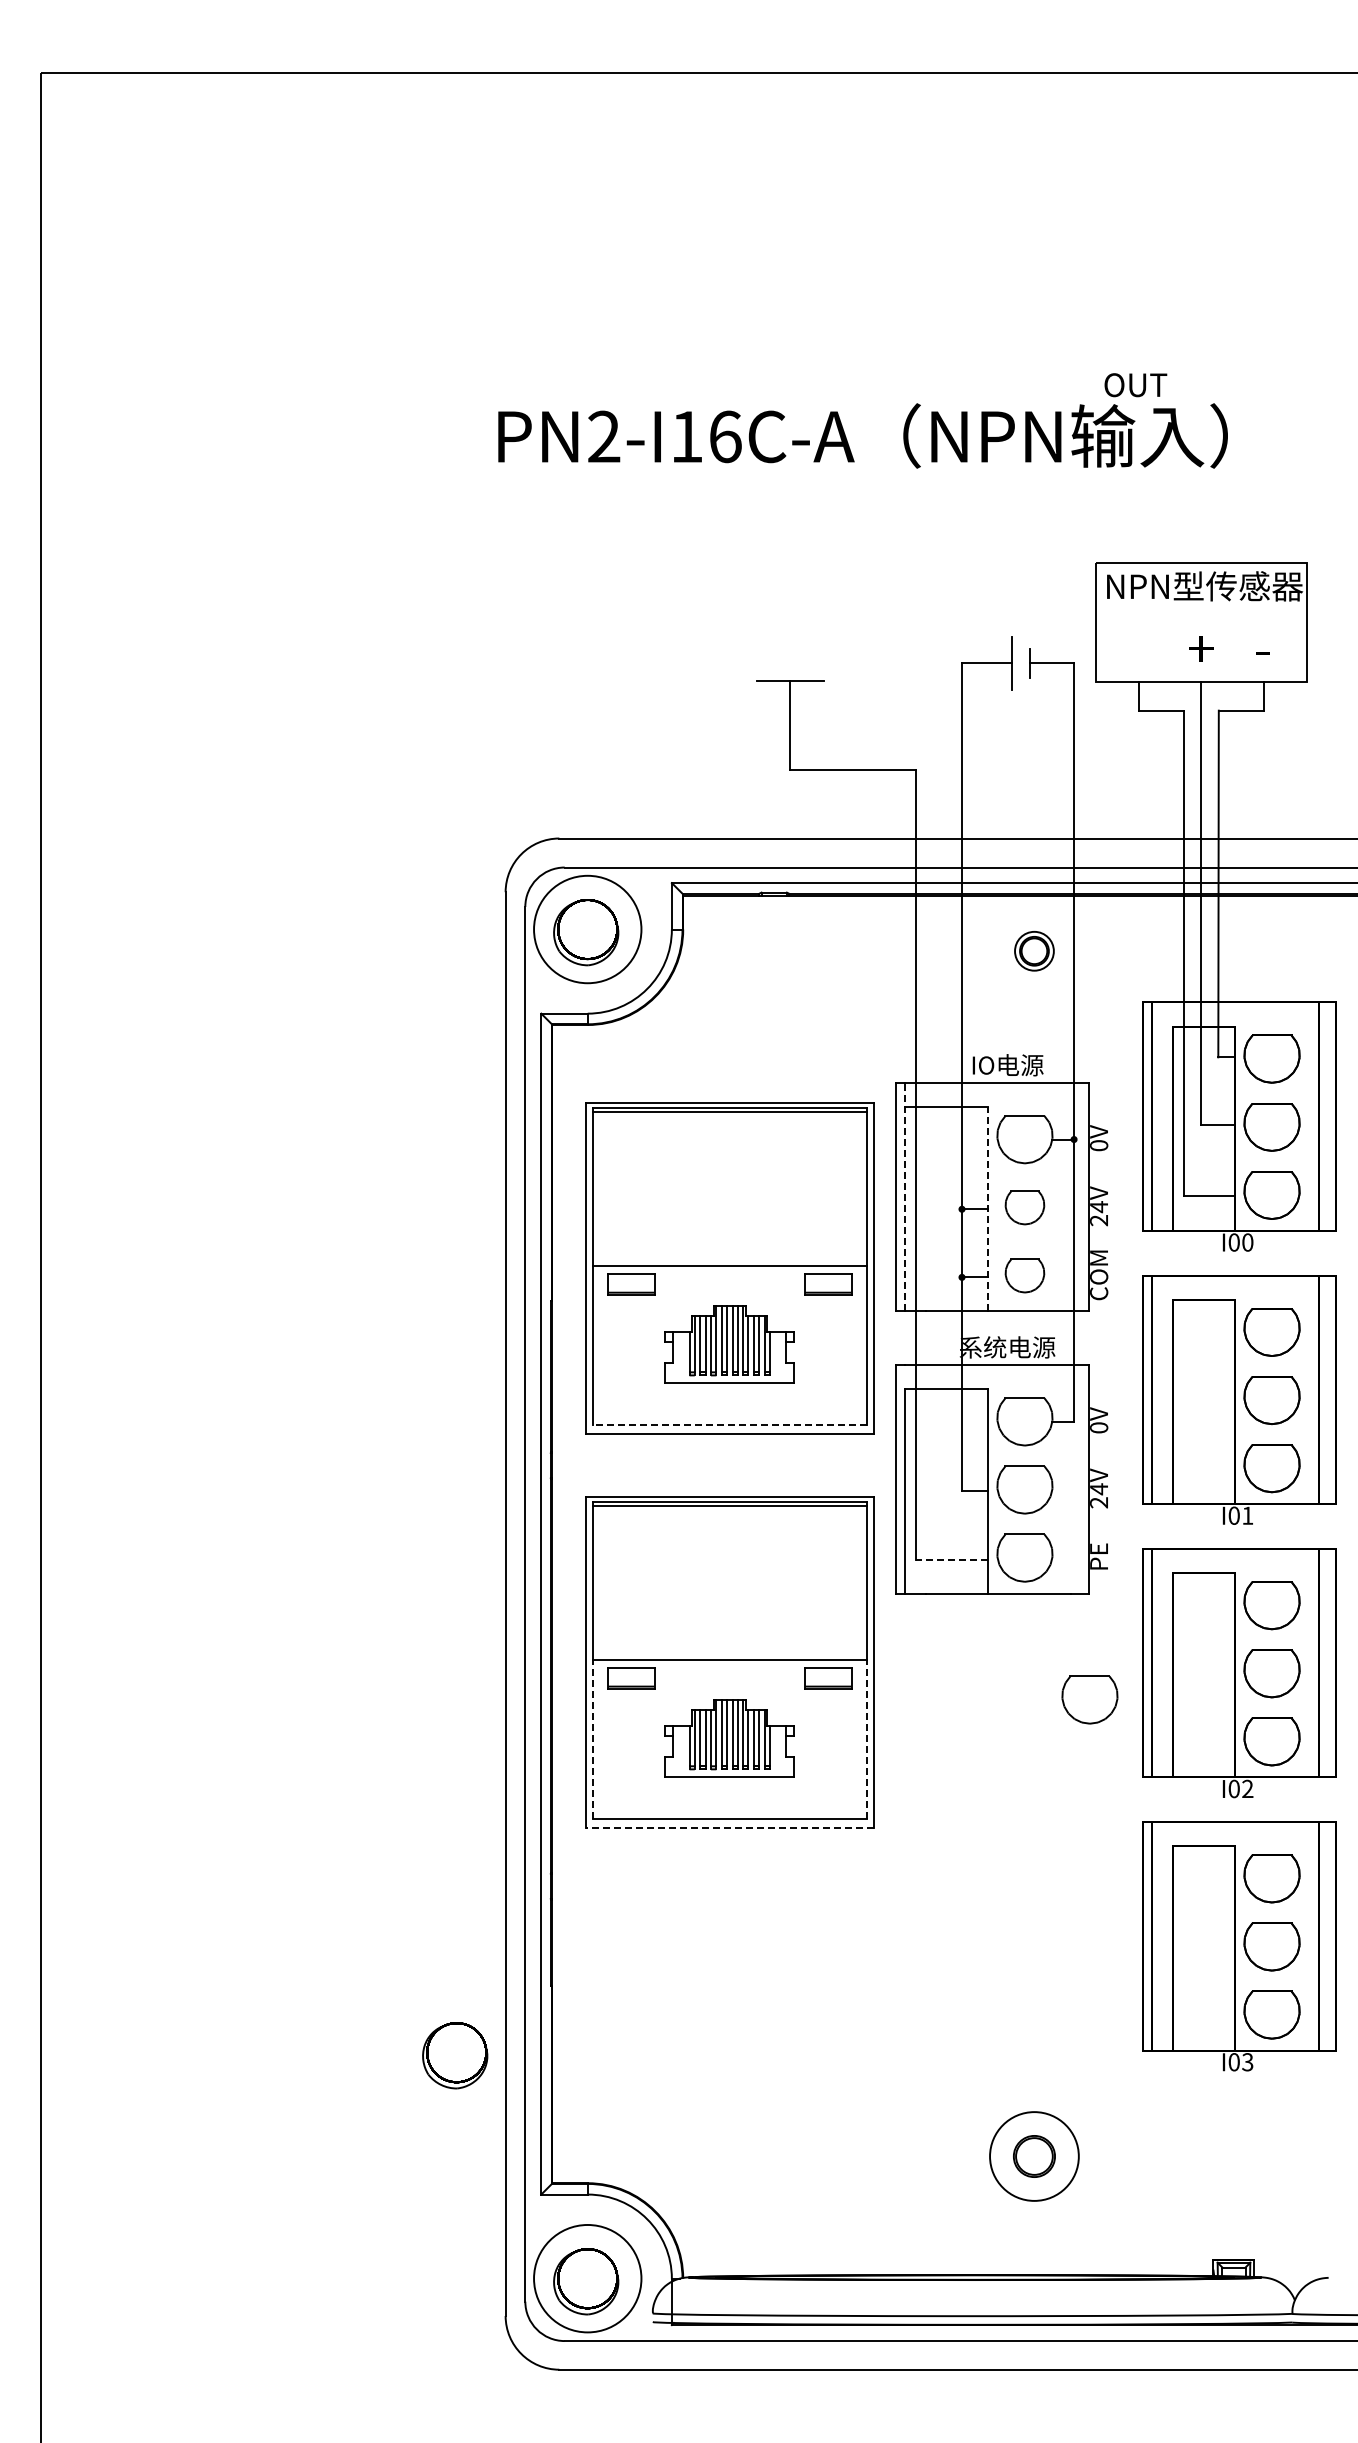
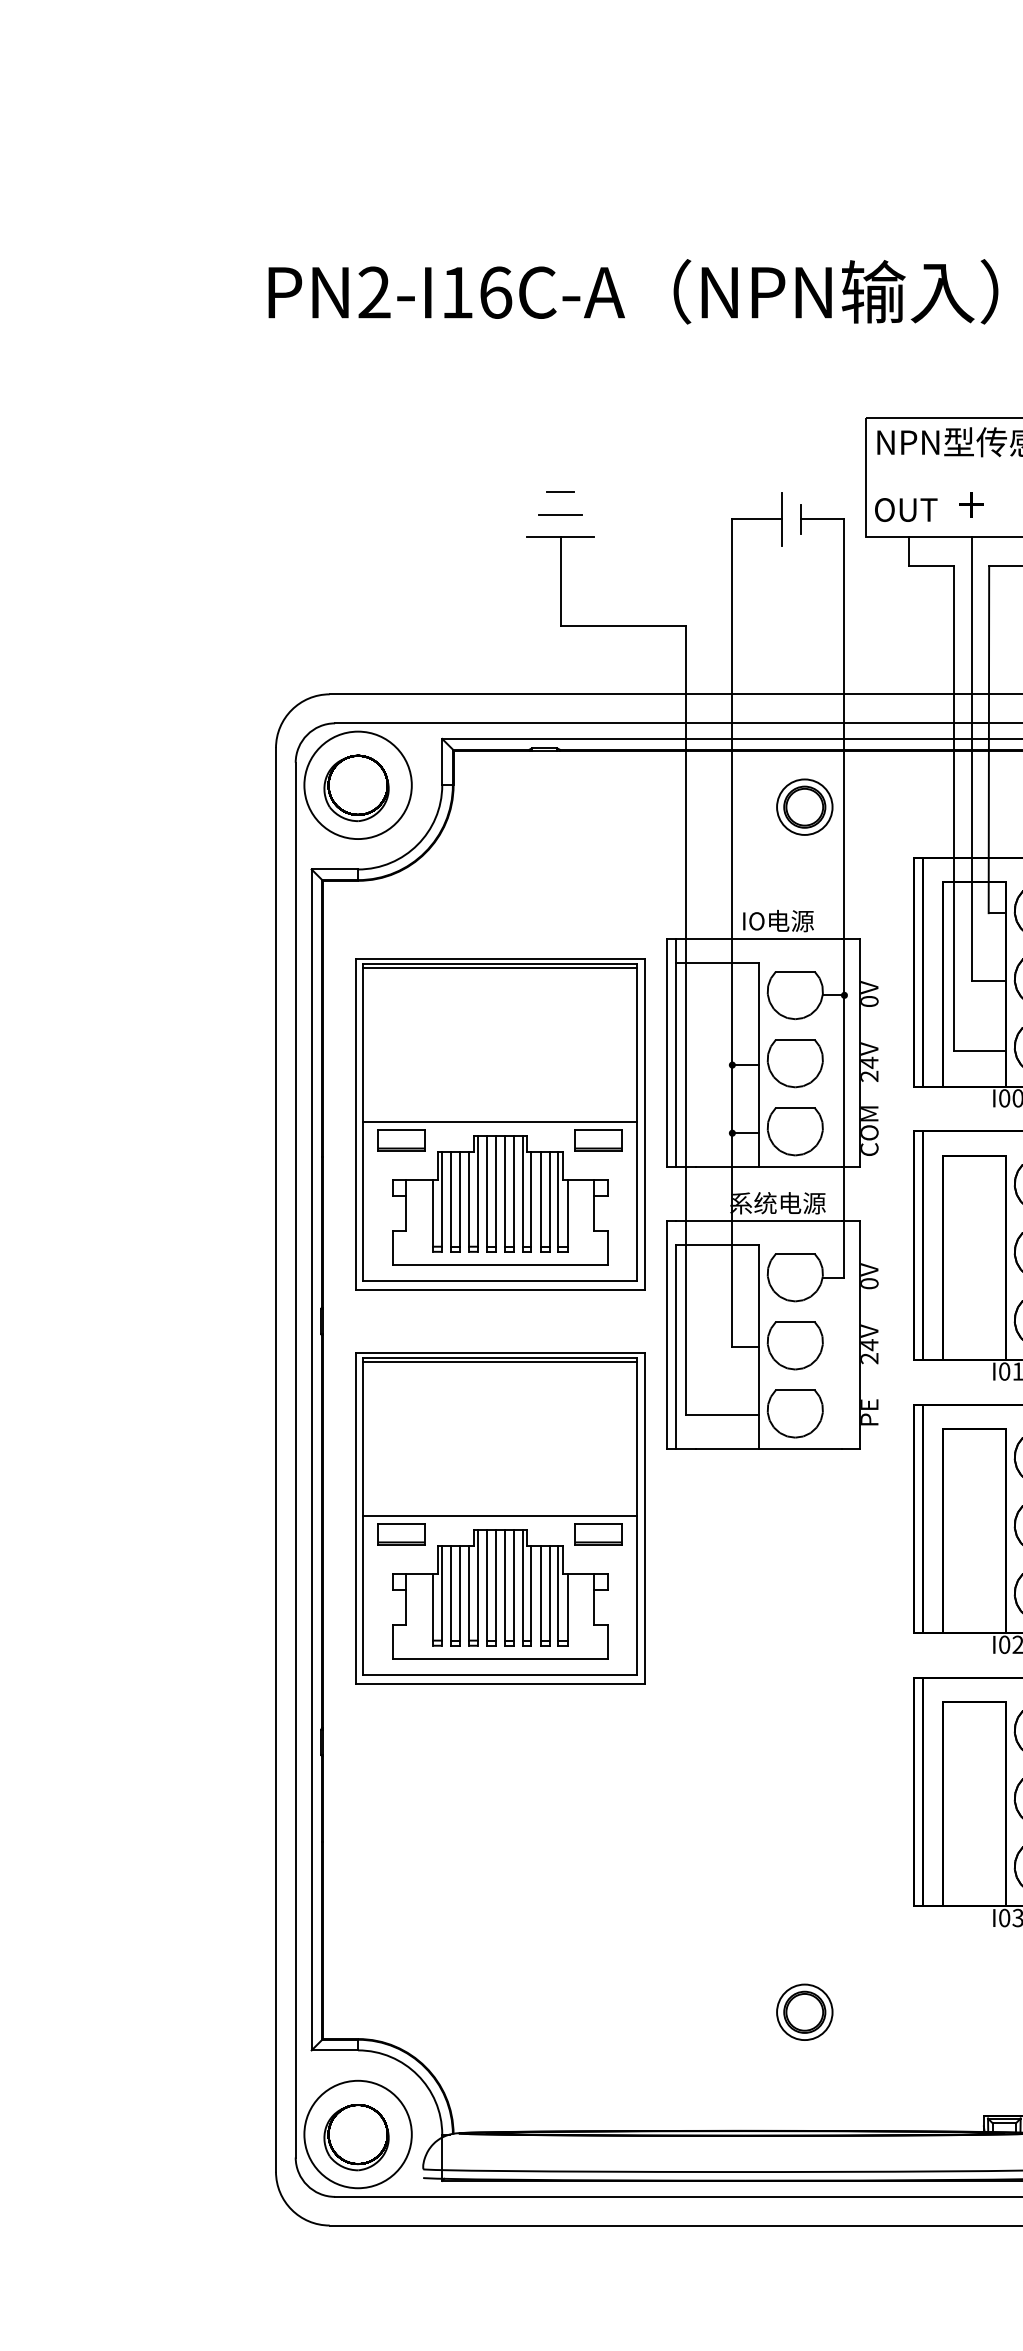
text: (1135, 385) -> (905, 510), moved
line: (790, 636) -> (560, 492), added
line: (789, 658) -> (559, 514), added
part: (1034, 950) -> (804, 806), size x1.43
line: (905, 1196) -> (675, 1052), dashed -> solid
part: (1024, 1207) -> (794, 1063), size x1.43
line: (988, 1208) -> (758, 1064), dashed -> solid
part: (1024, 1275) -> (794, 1131), size x1.43
part: (729, 1344) -> (499, 1200), size x1.67
line: (730, 1425) -> (500, 1281), dashed -> solid
line: (951, 1559) -> (721, 1415), dashed -> solid
part: (1089, 1699) -> (859, 1555), removed
part: (729, 1738) -> (499, 1594), size x1.67
line: (593, 1739) -> (363, 1595), dashed -> solid
line: (867, 1739) -> (637, 1595), dashed -> solid
line: (729, 1828) -> (499, 1684), dashed -> solid
part: (455, 2055) -> (225, 1911), removed
circle: (1034, 2156) -> (804, 2012), size x0.62

